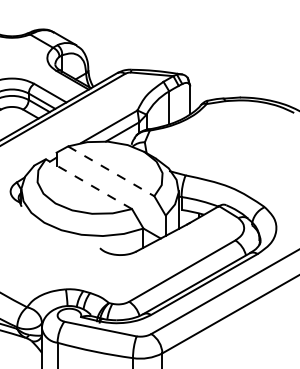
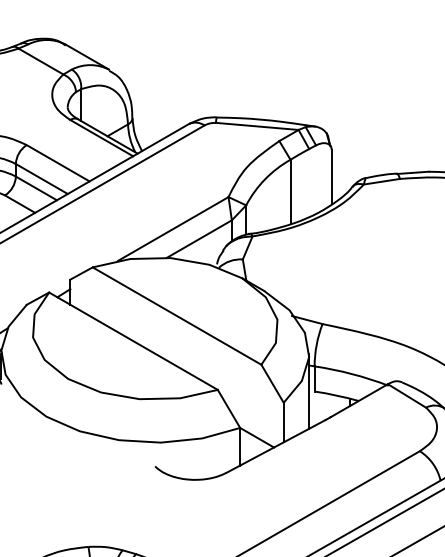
line: (111, 171) -> (177, 316), dashed -> solid
line: (88, 184) -> (132, 341), dashed -> solid

